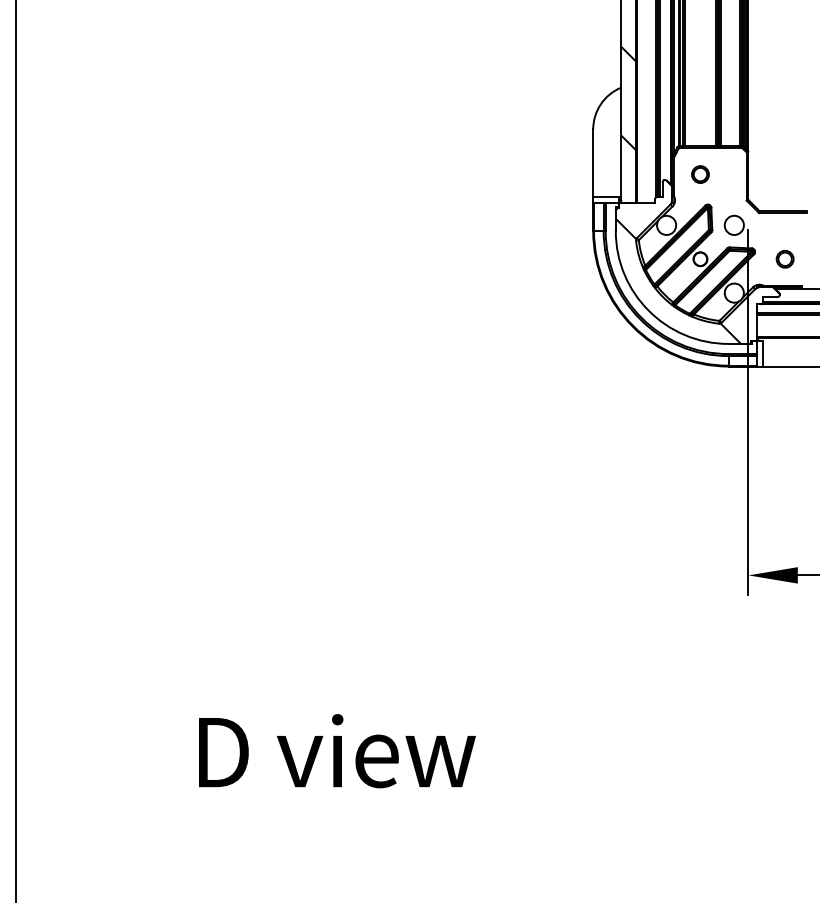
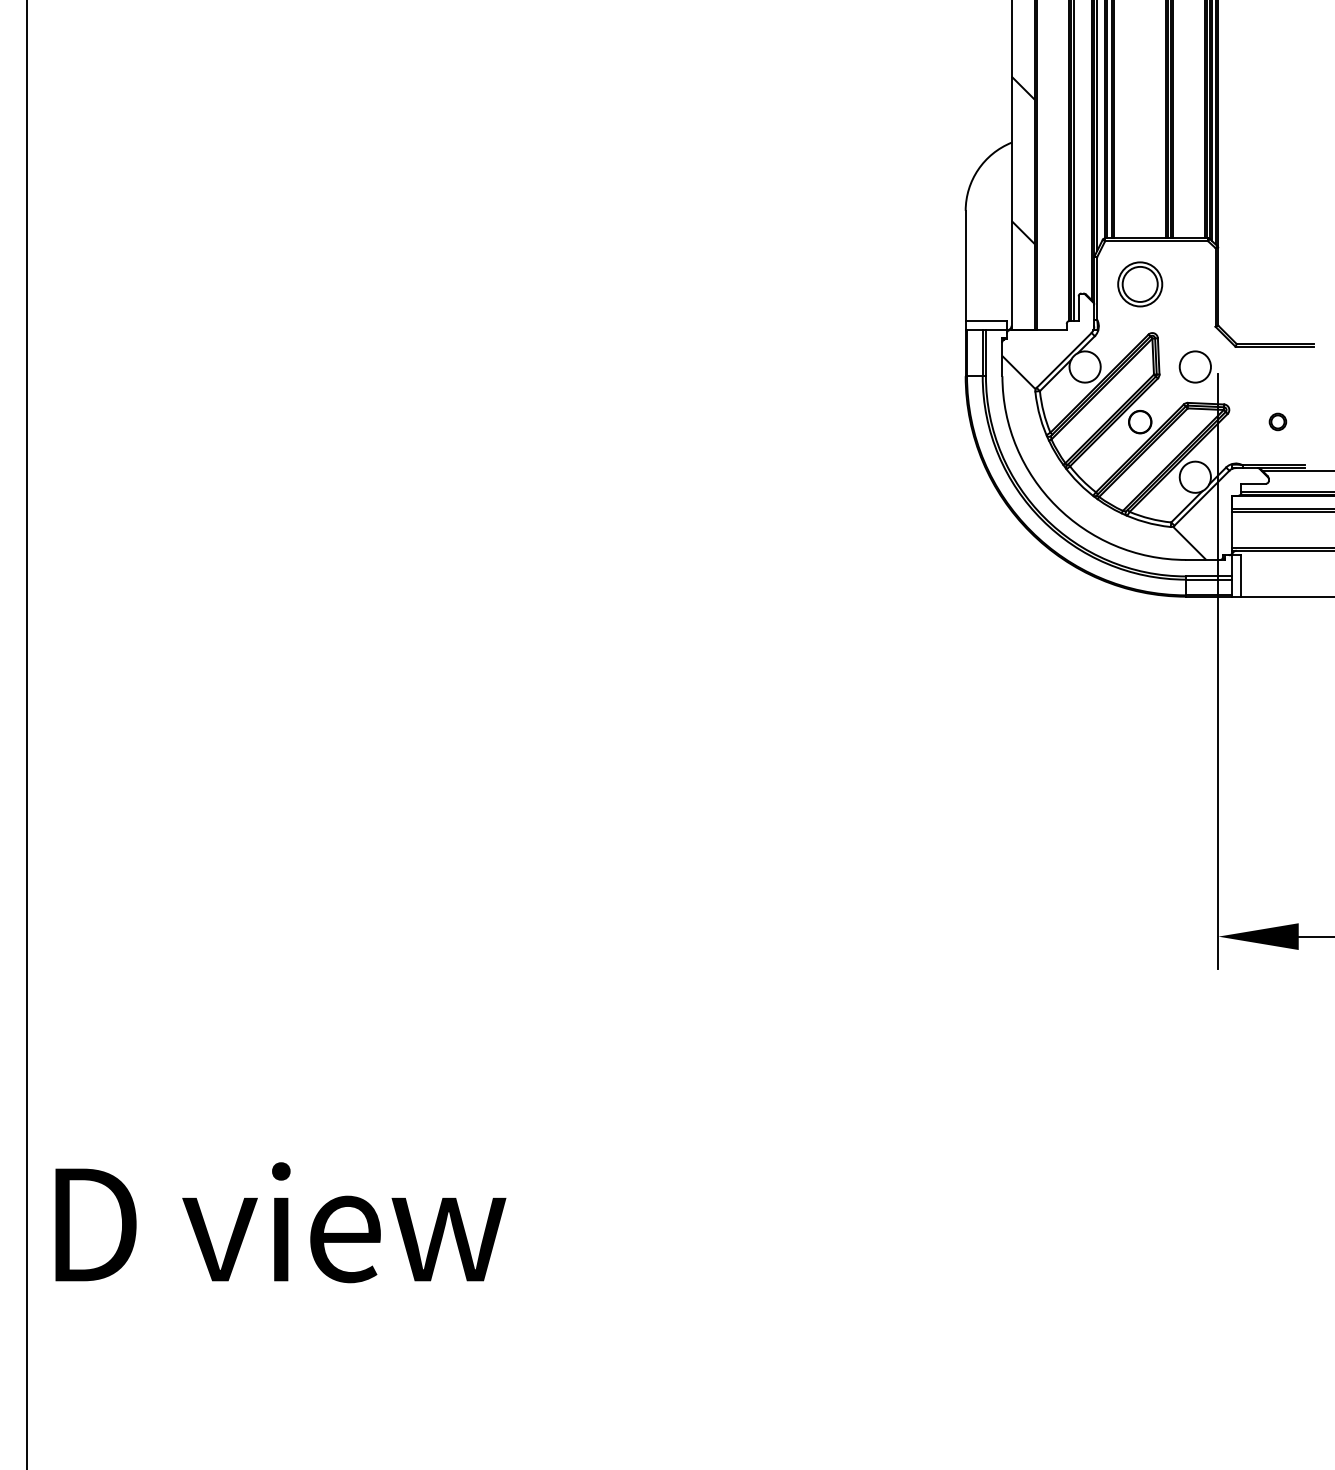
circle: (700, 174) -> (1140, 284), size x1.6
part: (784, 258) -> (1276, 420), size x0.6
text: (337, 751) -> (280, 1223), moved

